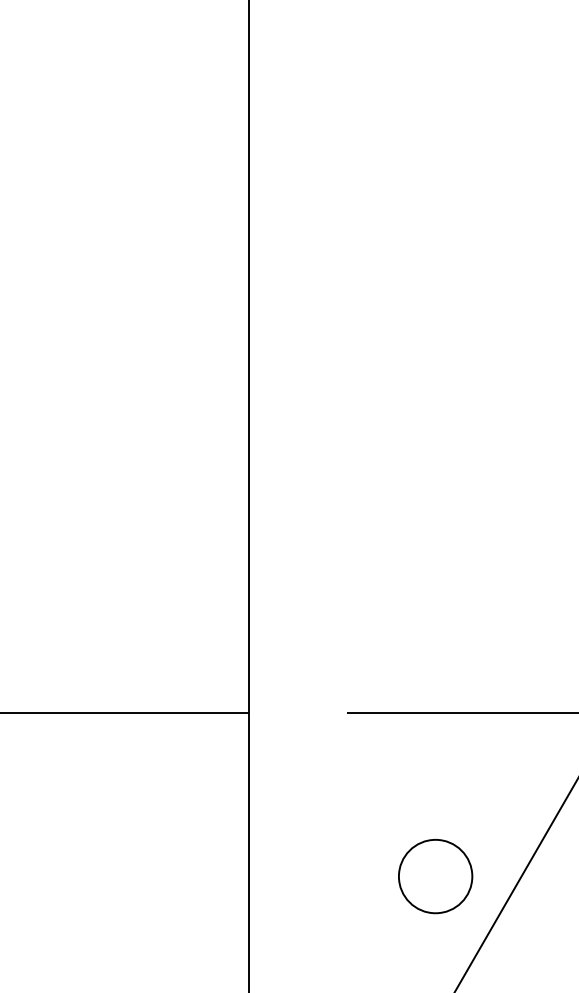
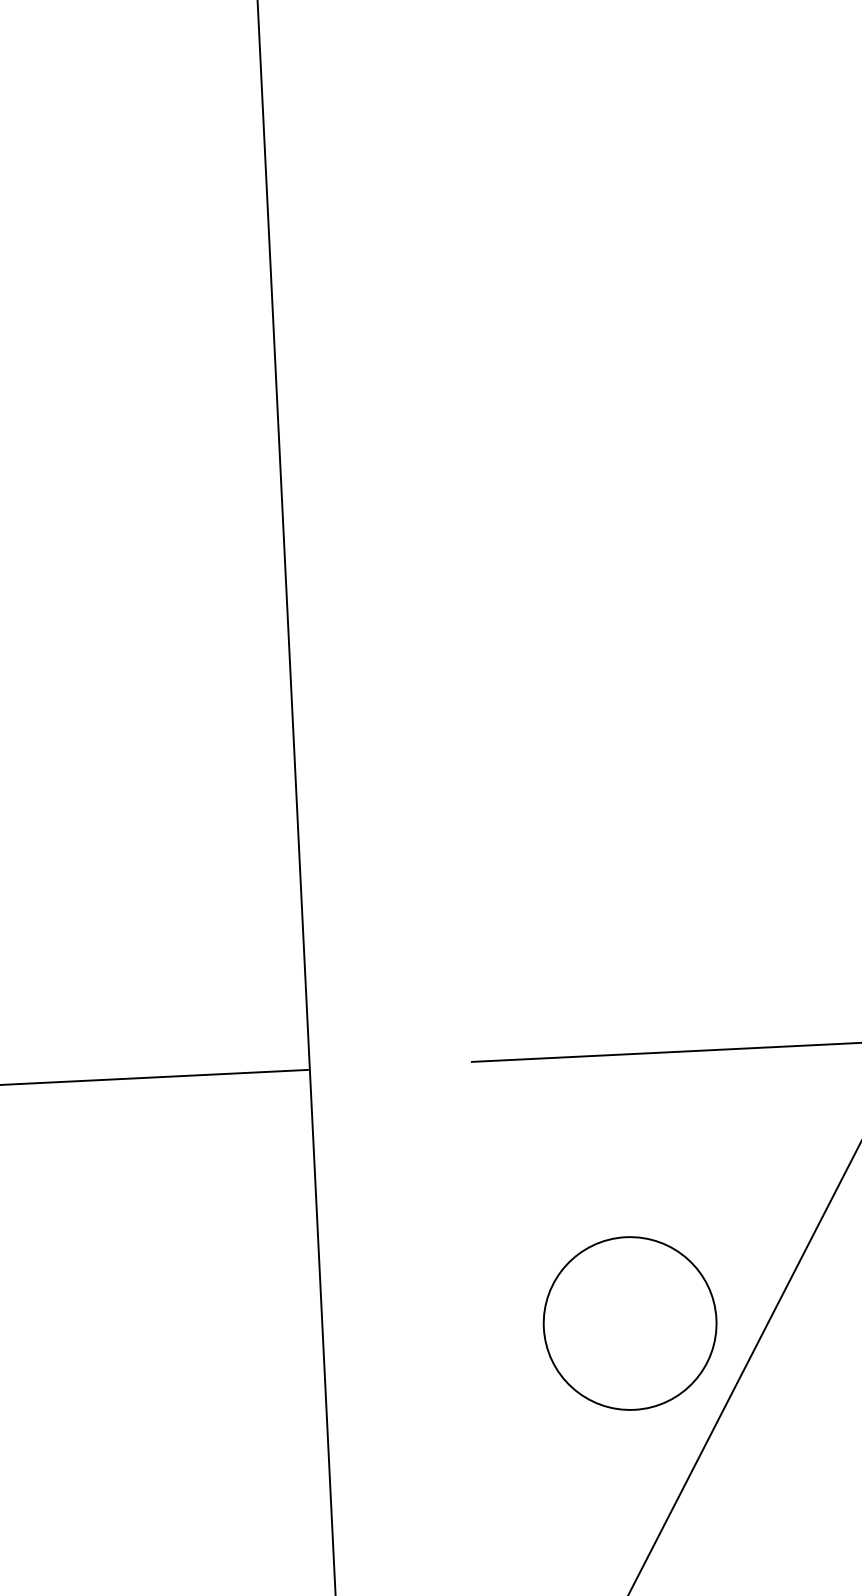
circle: (435, 876) -> (629, 1323), size x1.43

